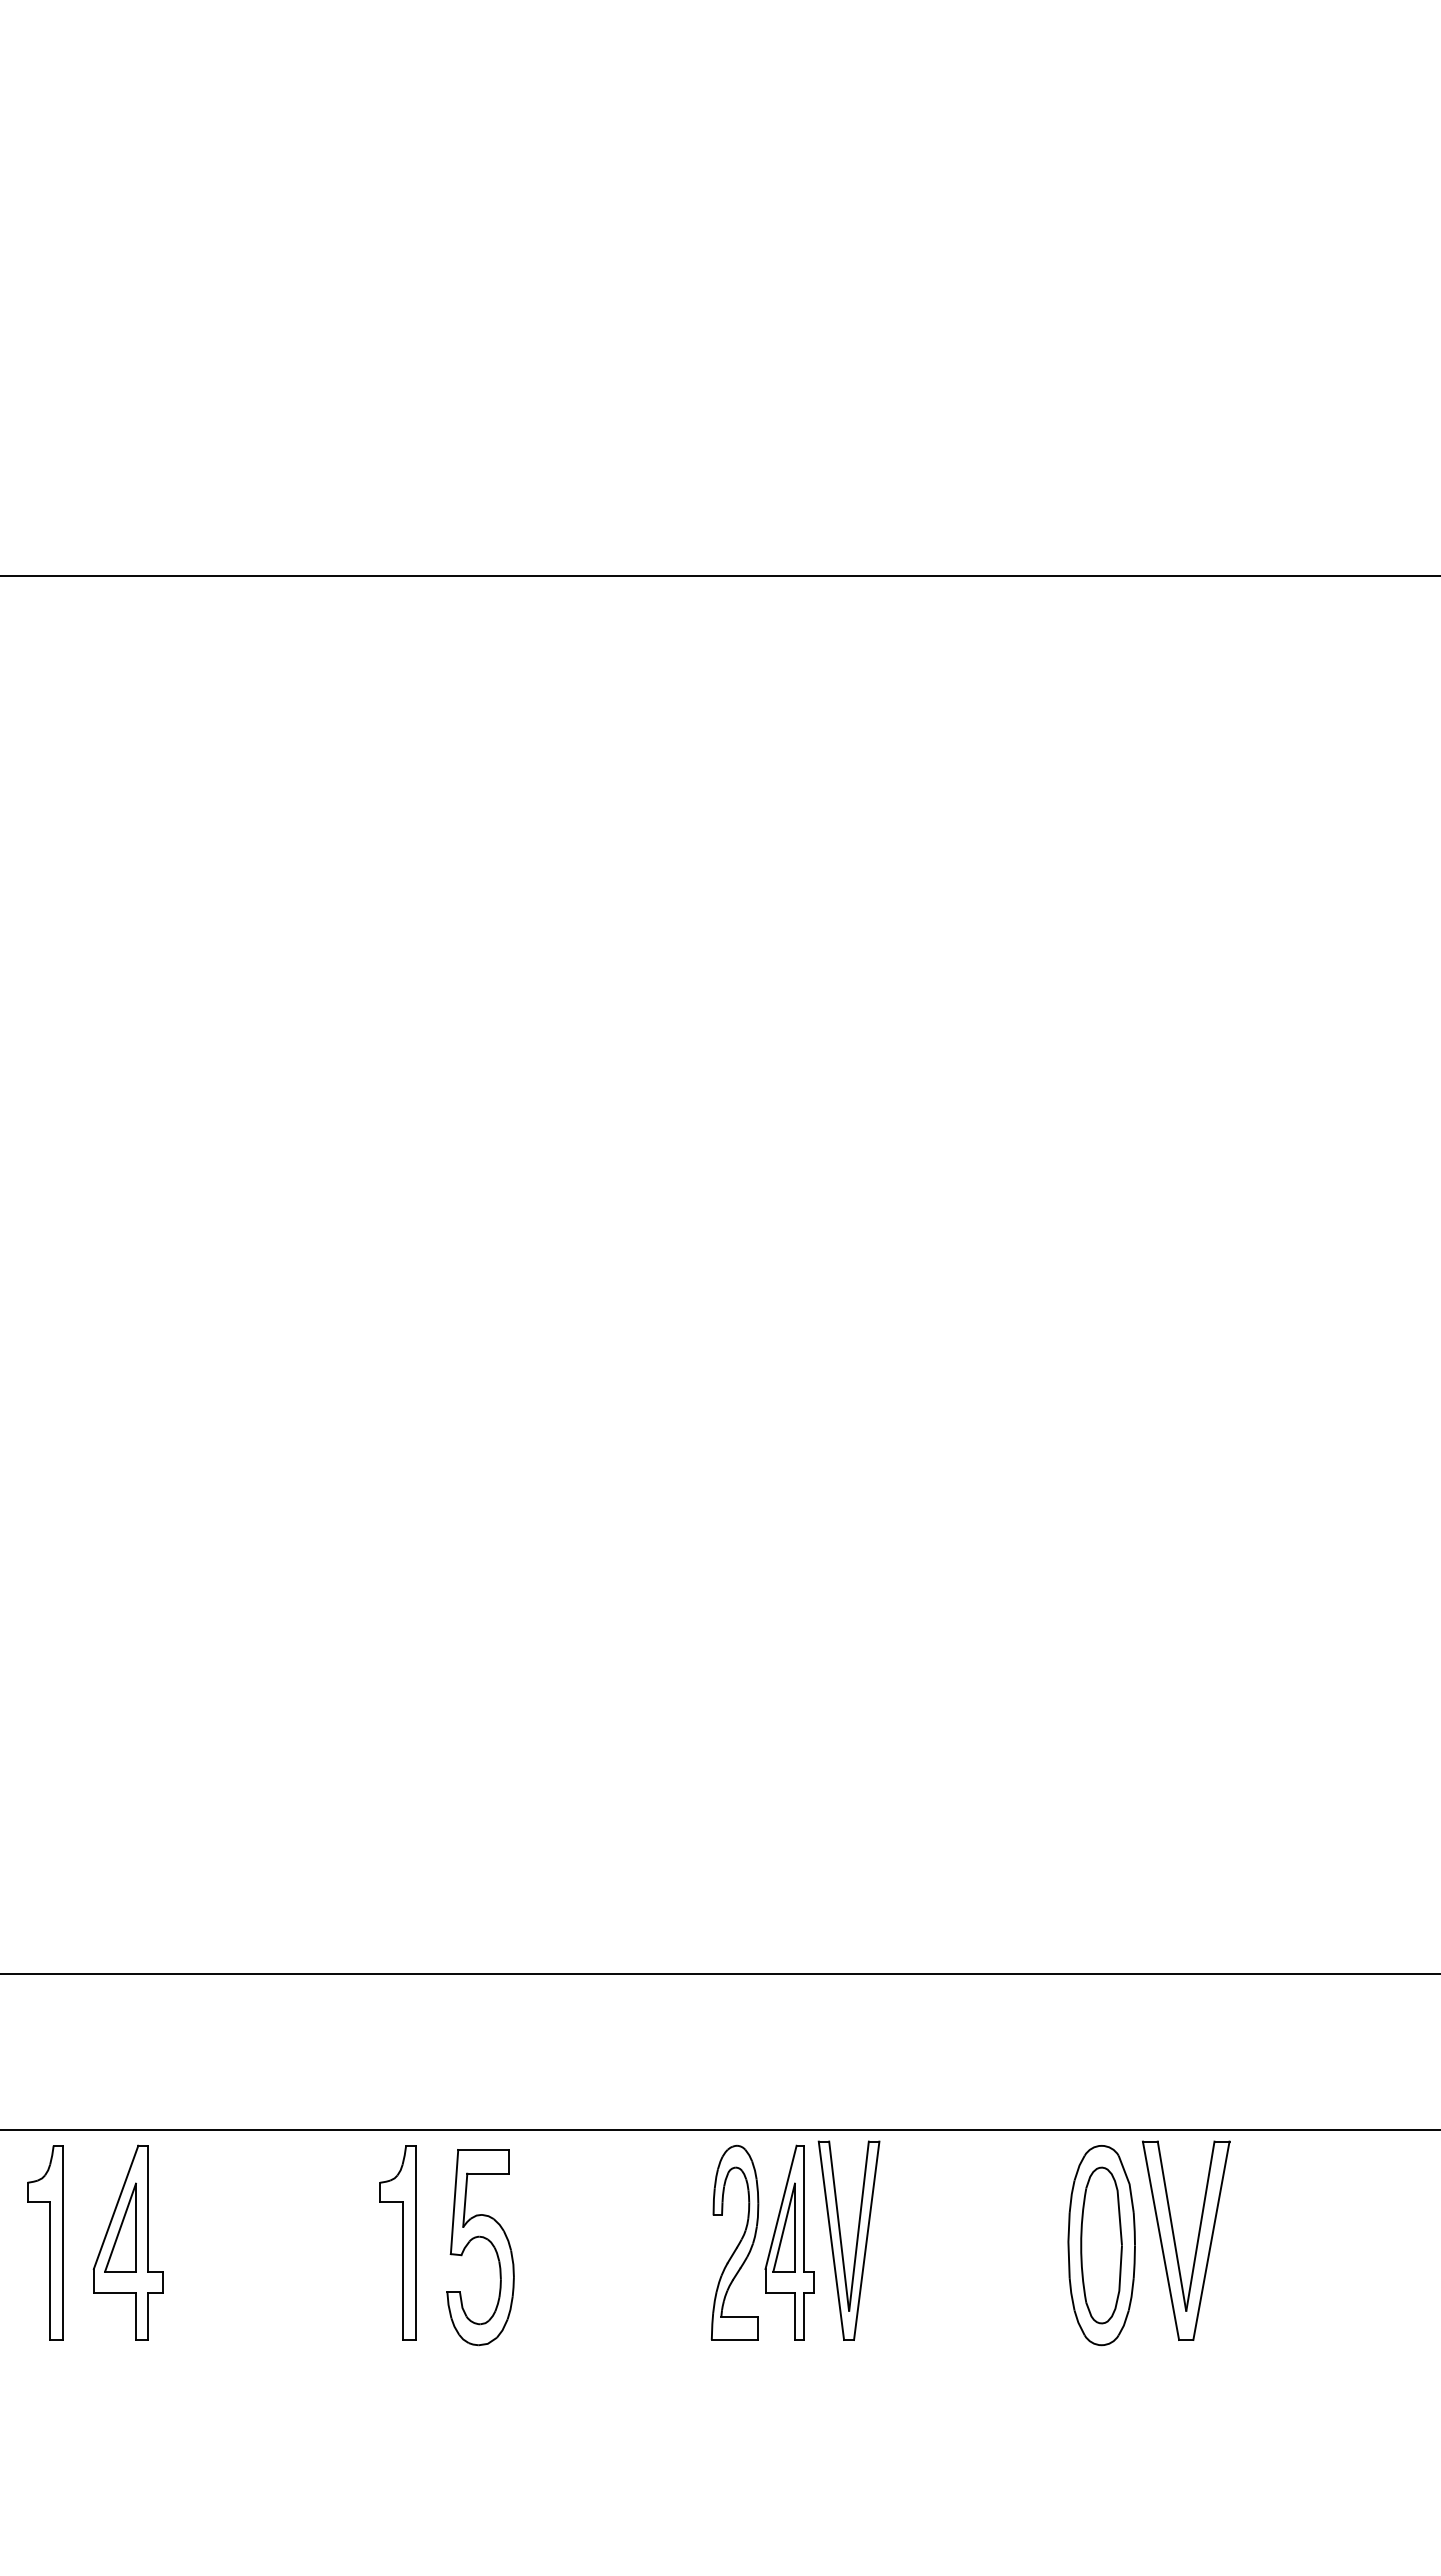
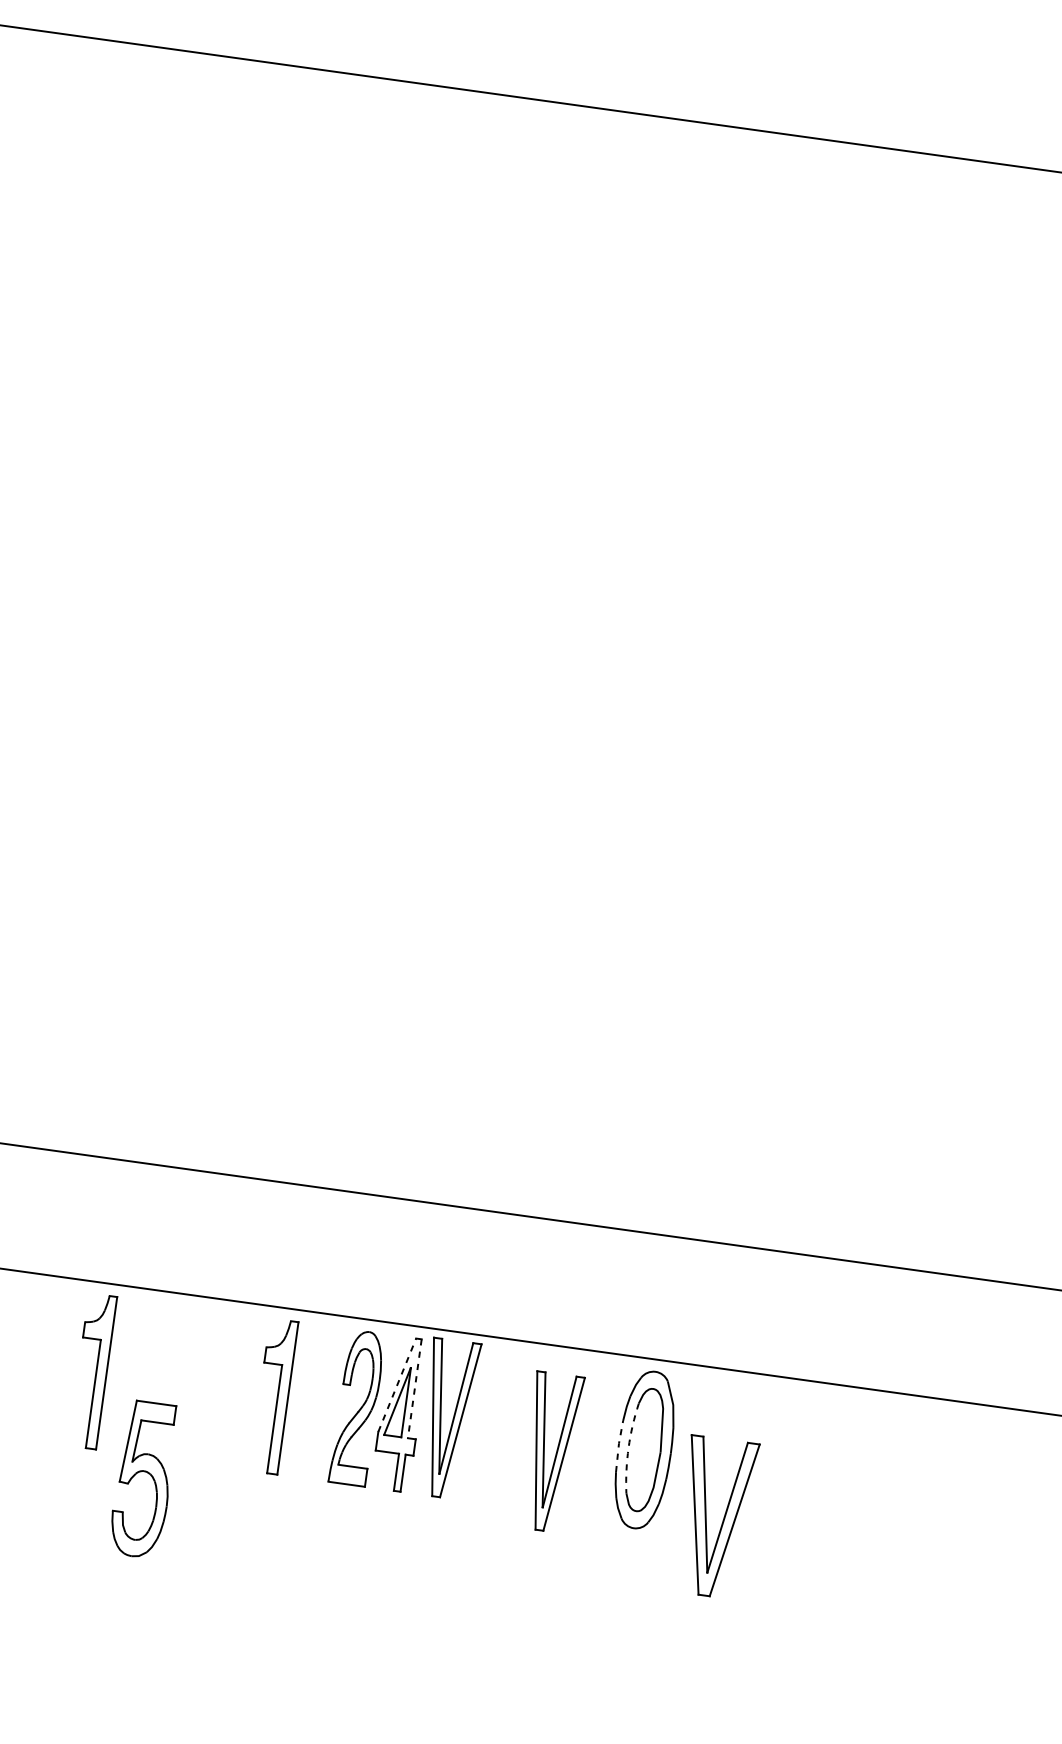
line: (781, 2207) -> (397, 1385), solid -> dashed
line: (803, 2209) -> (414, 1389), solid -> dashed
part: (482, 2238) -> (146, 1472), moved
part: (628, 2242) -> (273, 1396), added
part: (1196, 2242) -> (722, 1520), moved
line: (1068, 2244) -> (618, 1445), solid -> dashed
arc: (1081, 2245) -> (628, 1447), solid -> dashed
part: (976, 2264) -> (544, 1451), added

